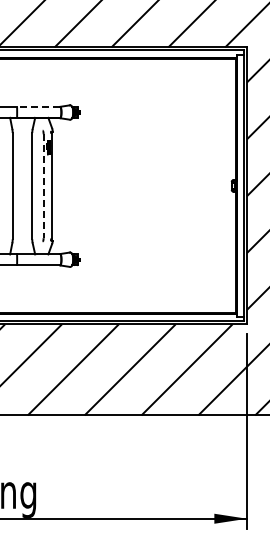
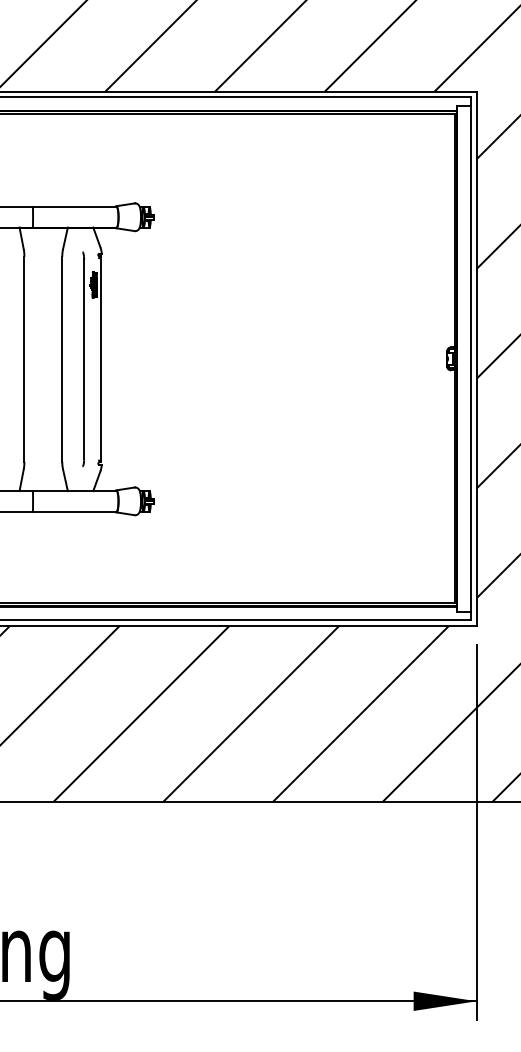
line: (38, 107) -> (74, 207), dashed -> solid
line: (43, 186) -> (83, 360), dashed -> solid

